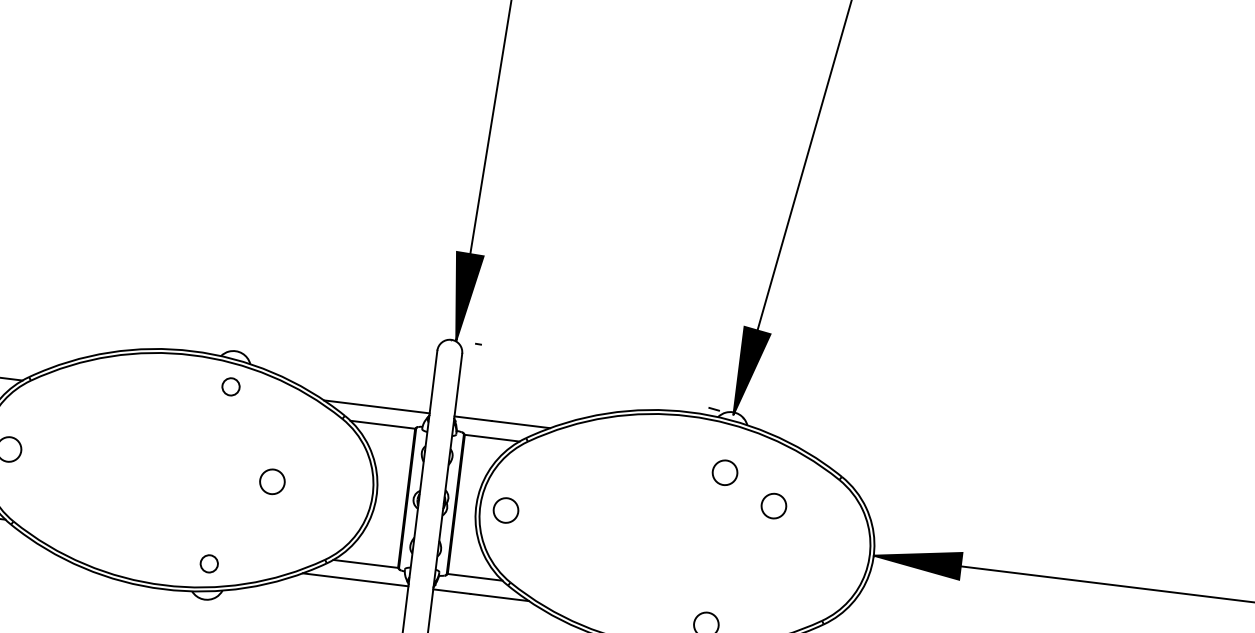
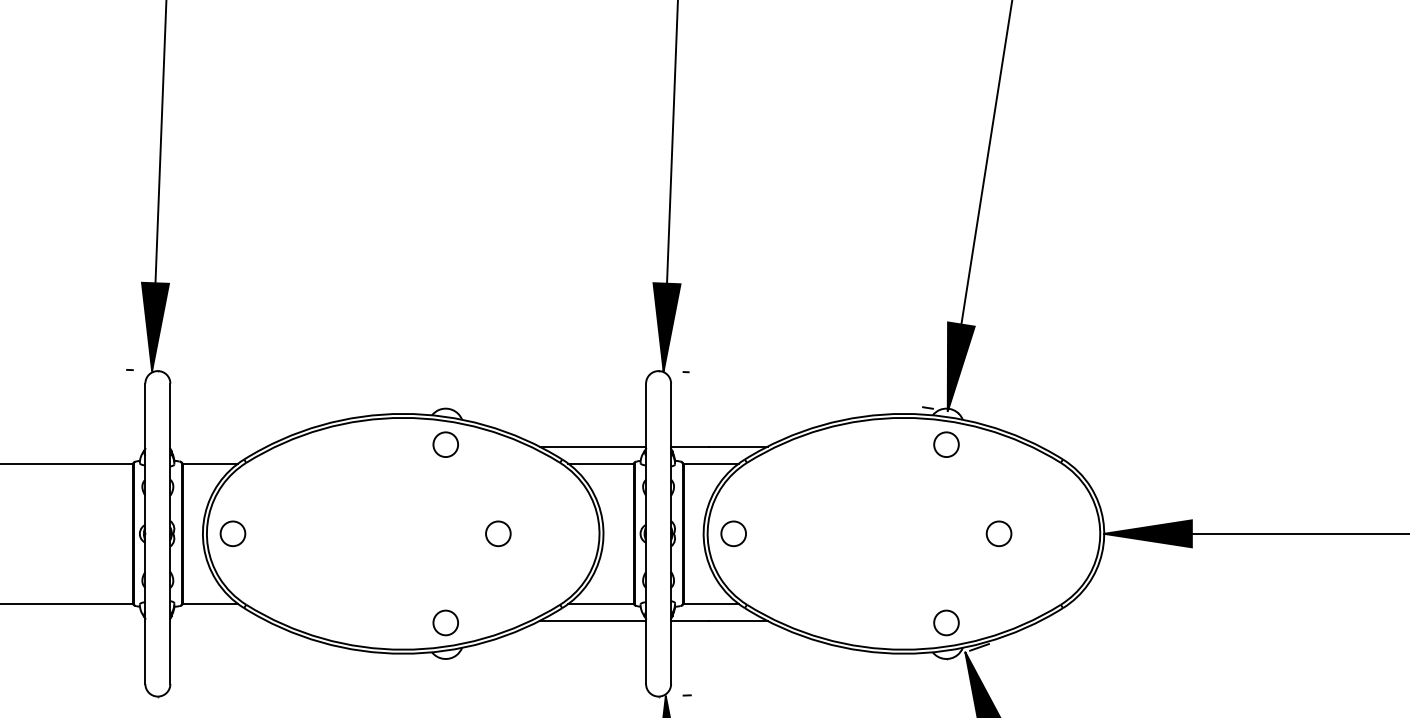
circle: (230, 386) -> (445, 444), size x1.43
circle: (725, 472) -> (946, 444), moved
circle: (773, 505) -> (998, 533), moved
circle: (209, 563) -> (445, 622), size x1.43

